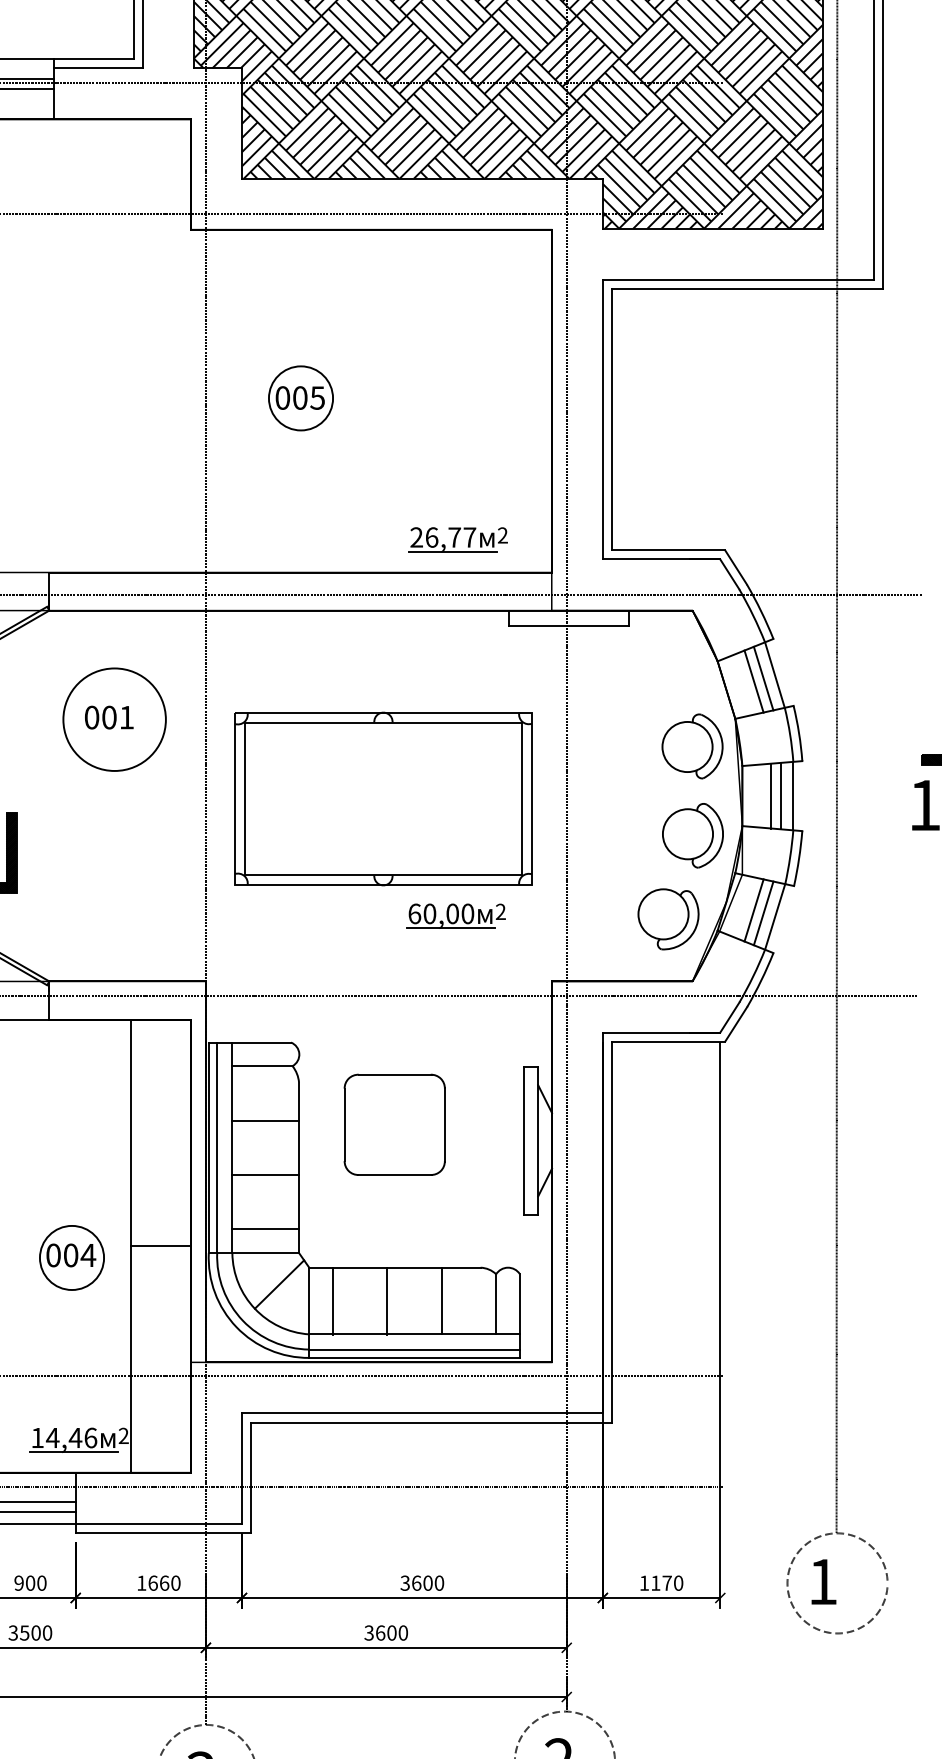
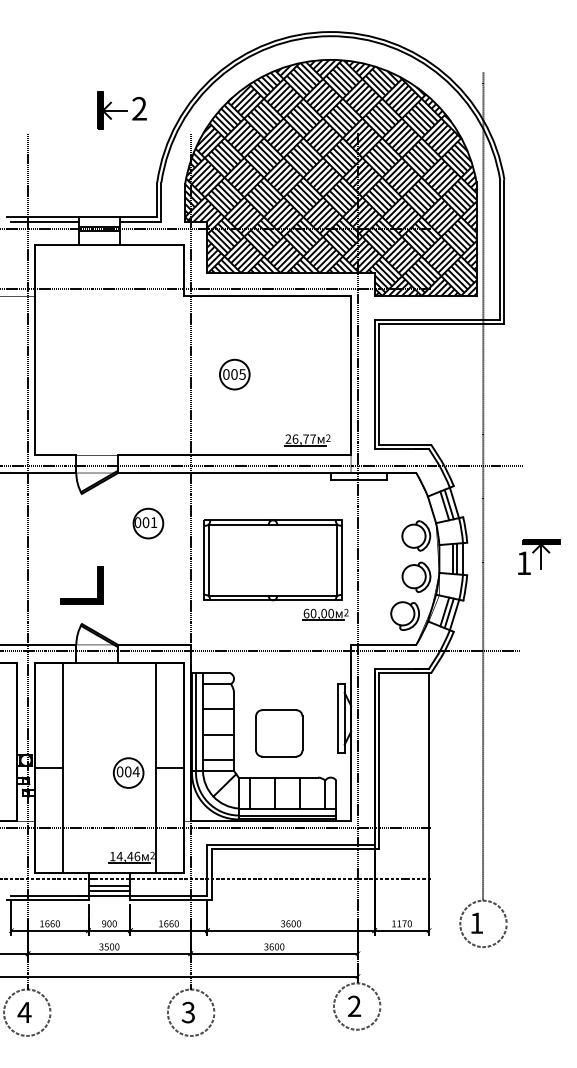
circle: (114, 719) -> (148, 523), size x0.62
part: (455, 915) -> (325, 614), moved
part: (395, 1125) -> (279, 733), moved

